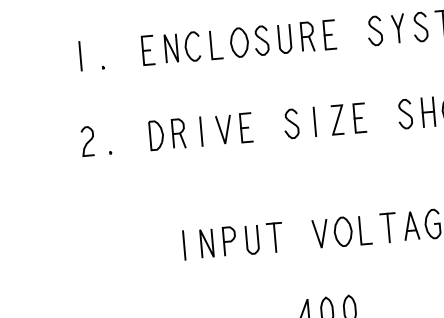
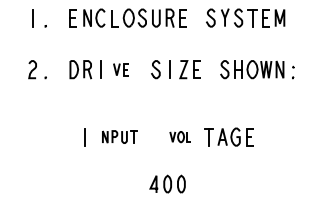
part: (232, 128) -> (120, 69), size x0.7
part: (341, 230) -> (180, 136), size x0.6
part: (240, 239) -> (119, 136), size x0.7

